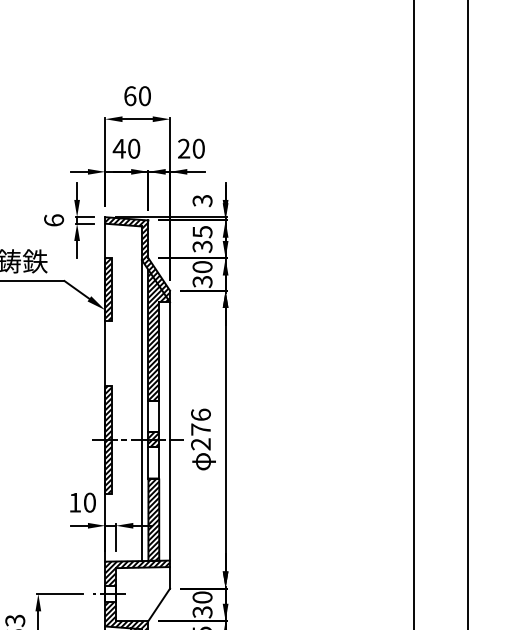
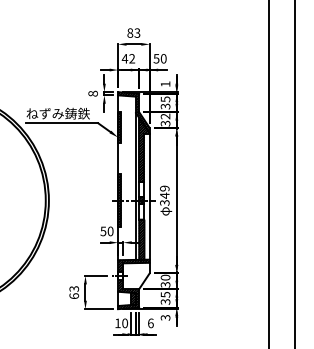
text: (136, 94) -> (133, 32), 60 -> 83
text: (134, 148) -> (132, 58), 40 -> 42
text: (183, 148) -> (156, 58), 20 -> 50
text: (202, 201) -> (165, 84), 3 -> 1
text: (52, 219) -> (92, 93), 6 -> 8
text: (202, 267) -> (165, 116), 30 -> 32
text: (200, 429) -> (164, 195), 276 -> 349
text: (75, 502) -> (103, 231), 10 -> 50

